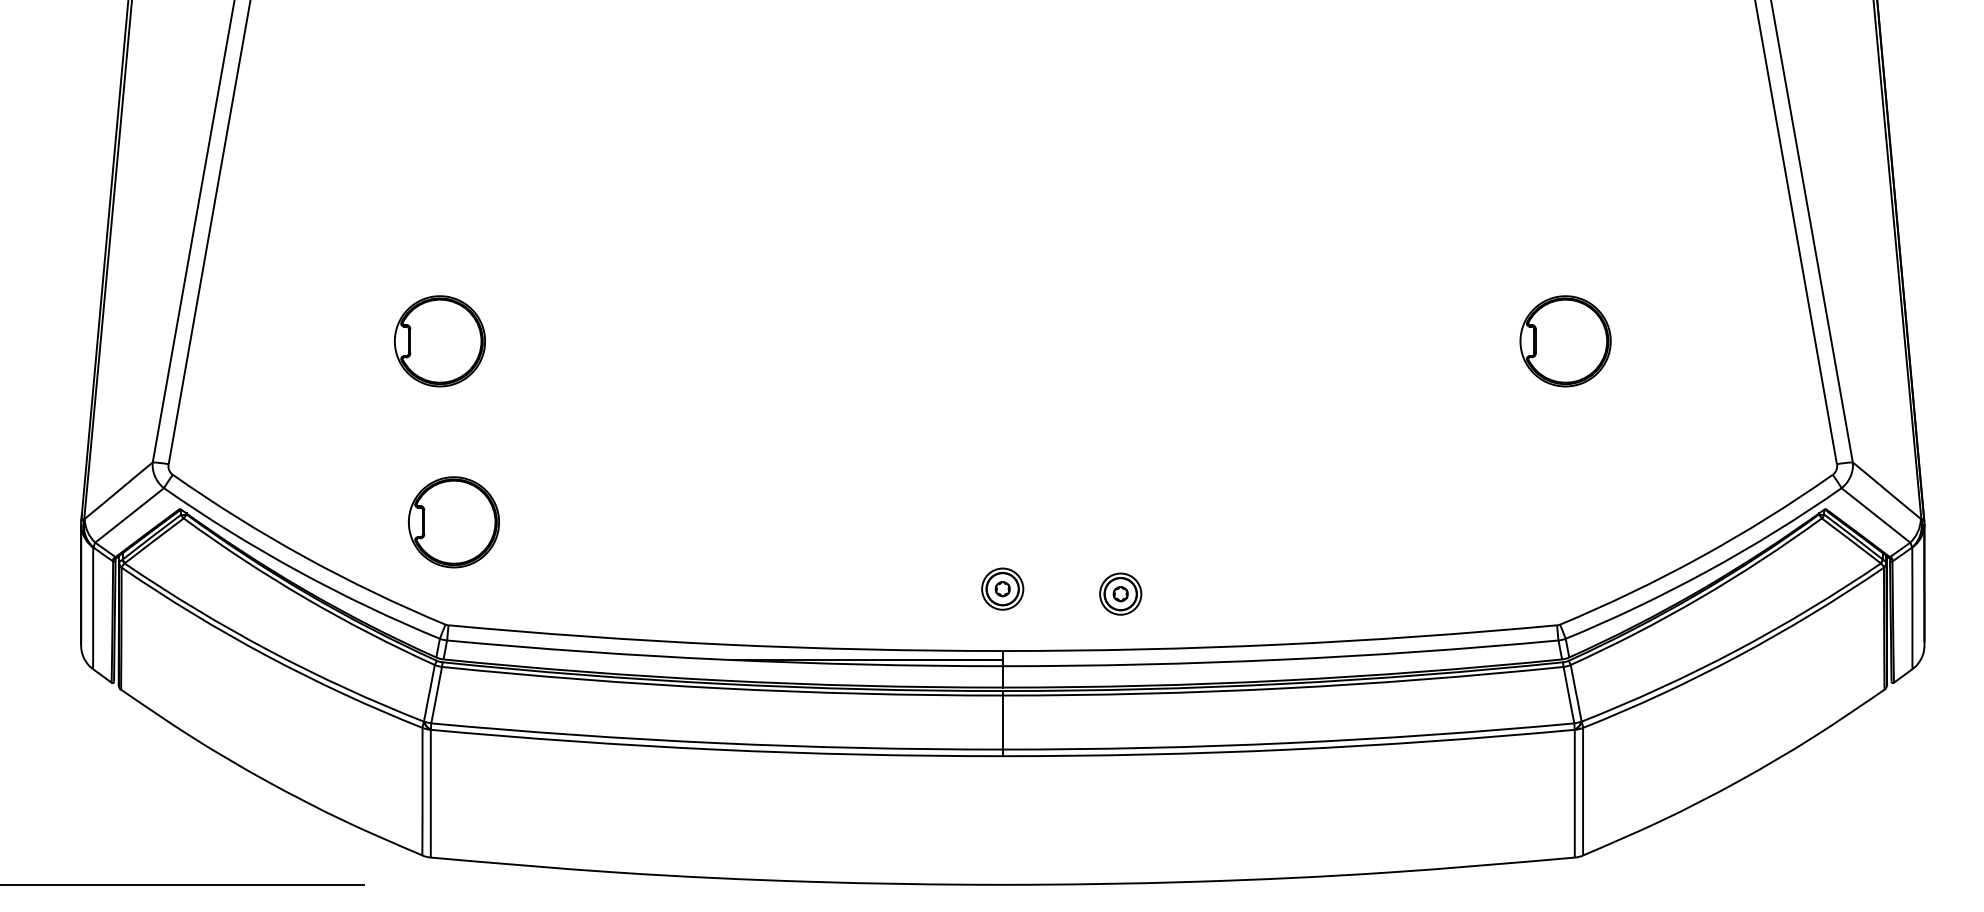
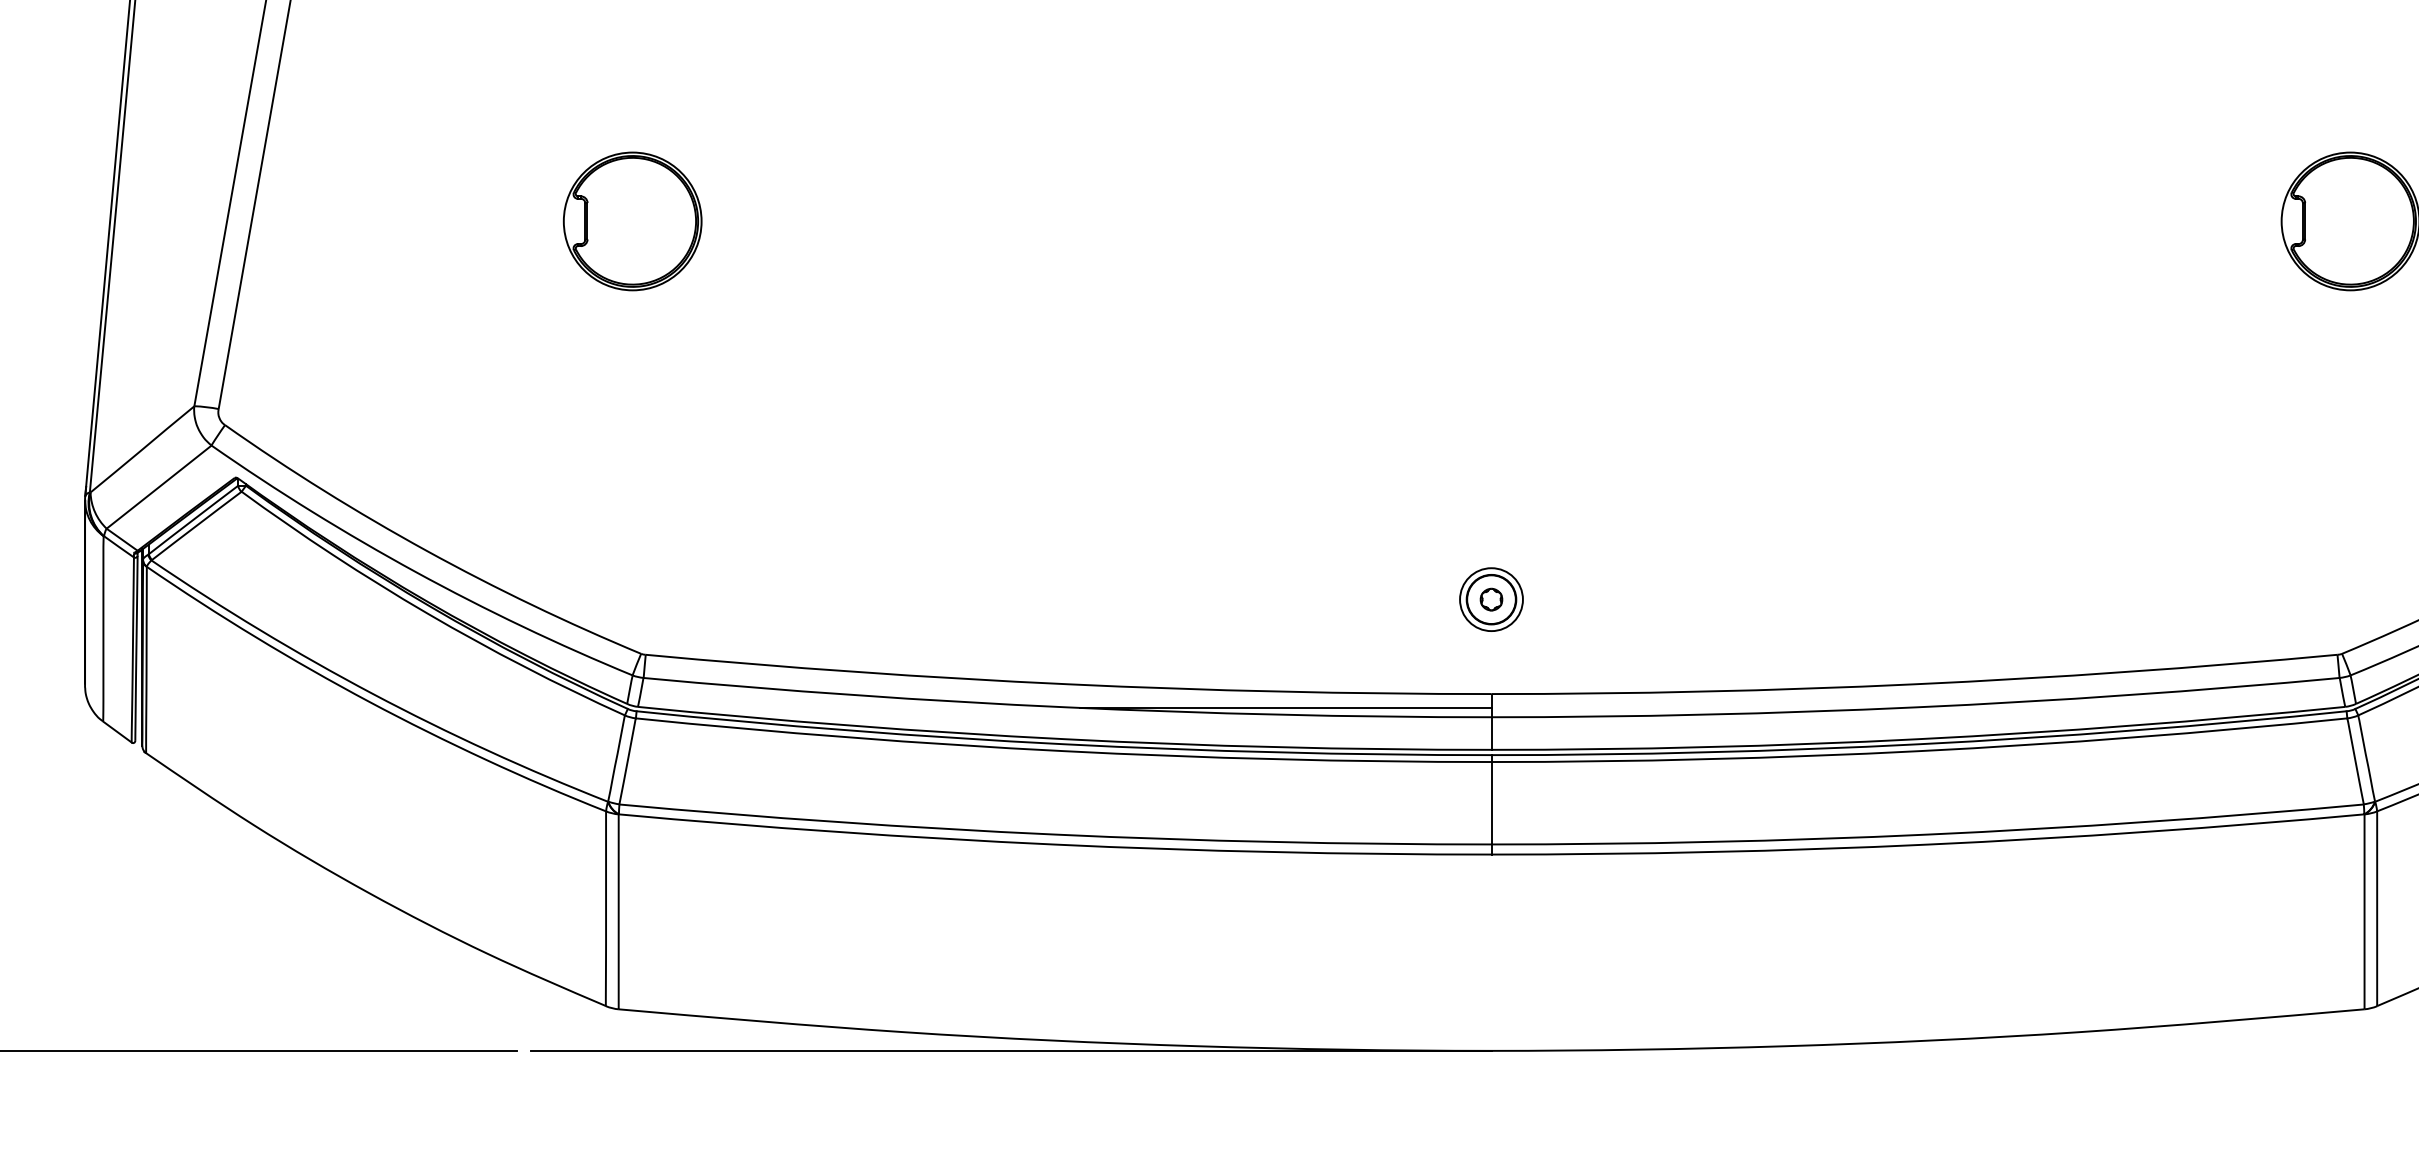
part: (453, 522) -> (653, 497), removed
part: (1120, 593) -> (1671, 606), removed
line: (687, 884) -> (1010, 1050), added

